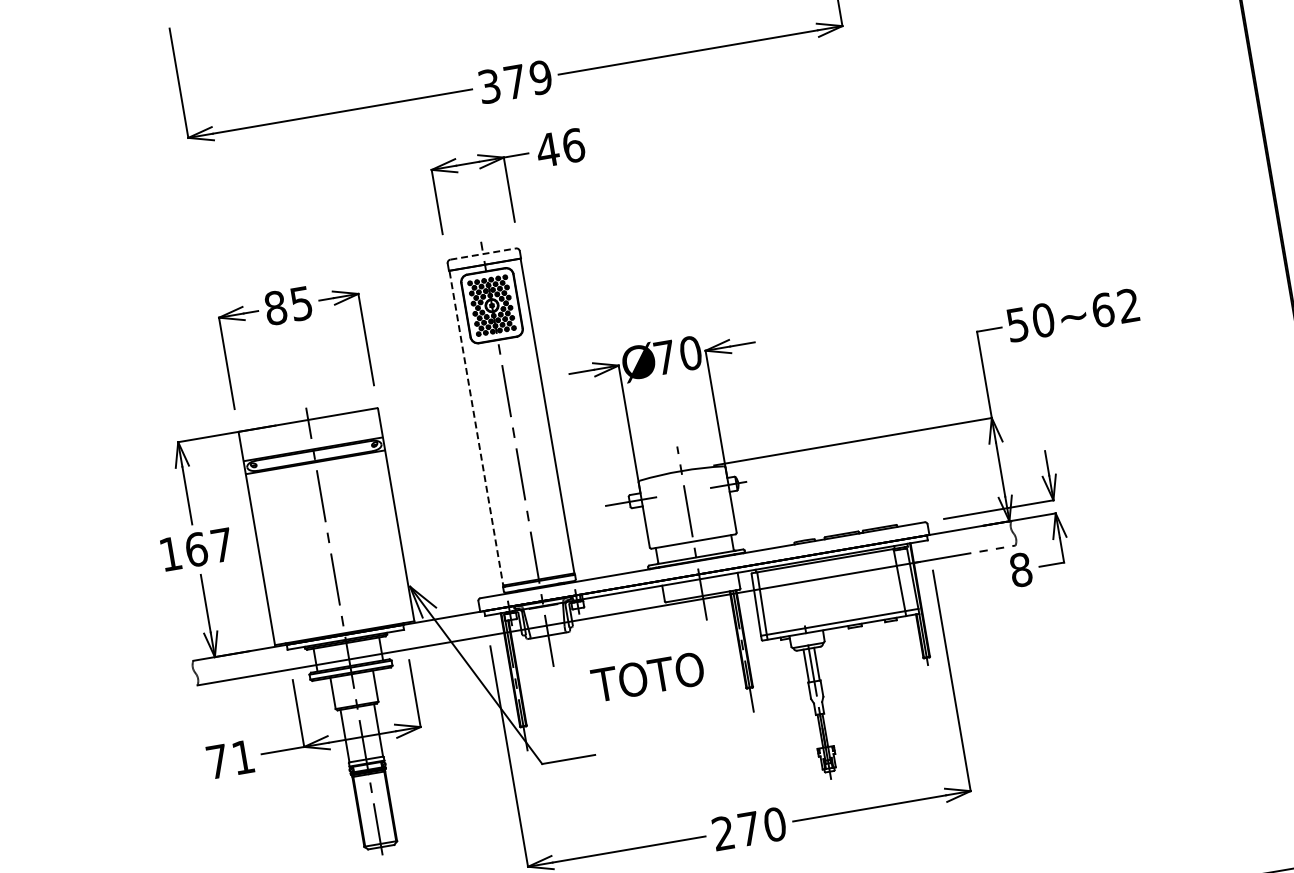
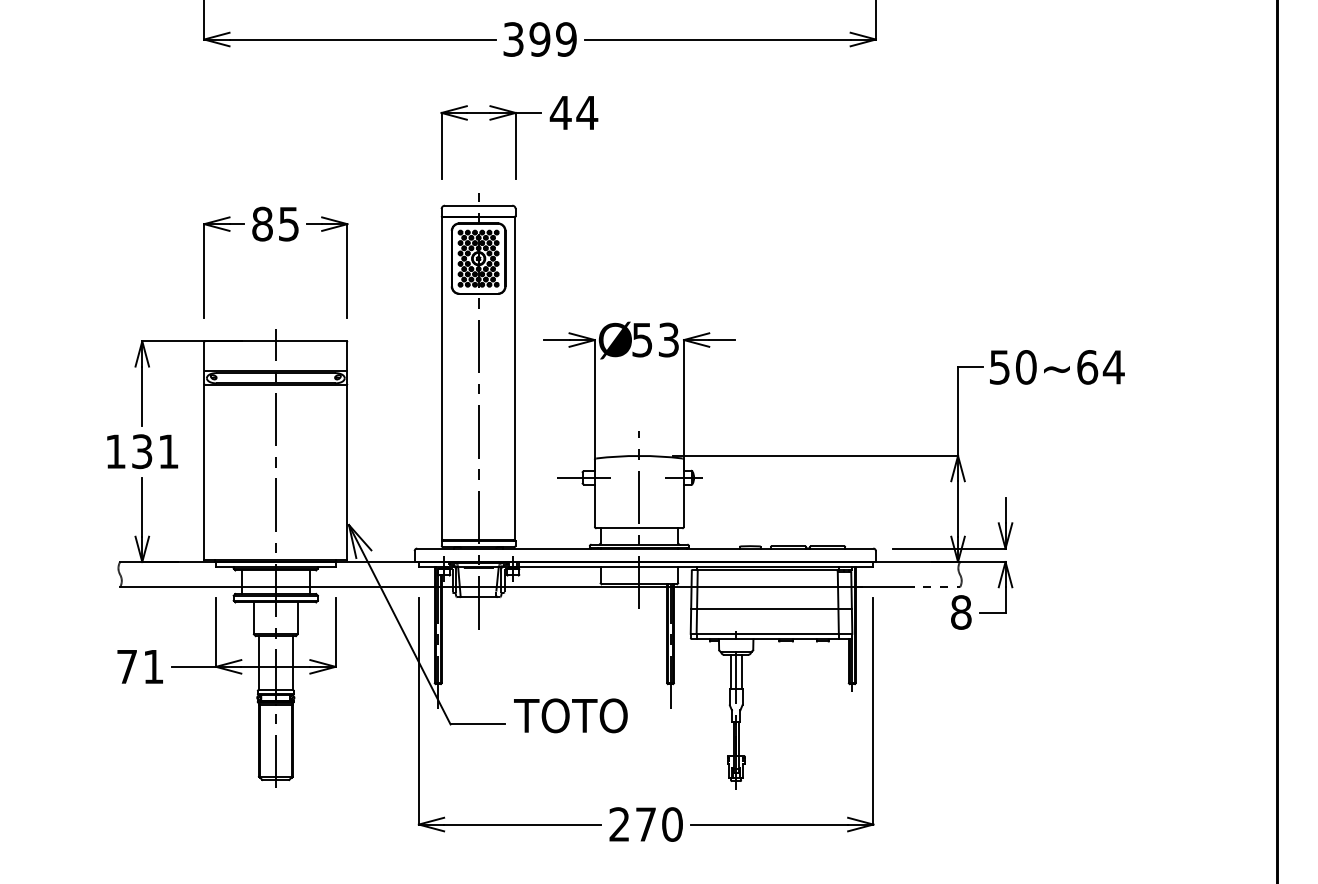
text: (514, 82) -> (539, 39), 379 -> 399
text: (573, 145) -> (587, 112), 46 -> 44
line: (483, 253) -> (478, 205), dashed -> solid
text: (1128, 305) -> (1113, 367), 50~62 -> 50~64
text: (677, 354) -> (655, 339), 70 -> 53
line: (476, 429) -> (442, 379), dashed -> solid
text: (209, 547) -> (155, 451), 167 -> 131
line: (835, 597) -> (771, 608), added
text: (647, 676) -> (570, 715), moved

